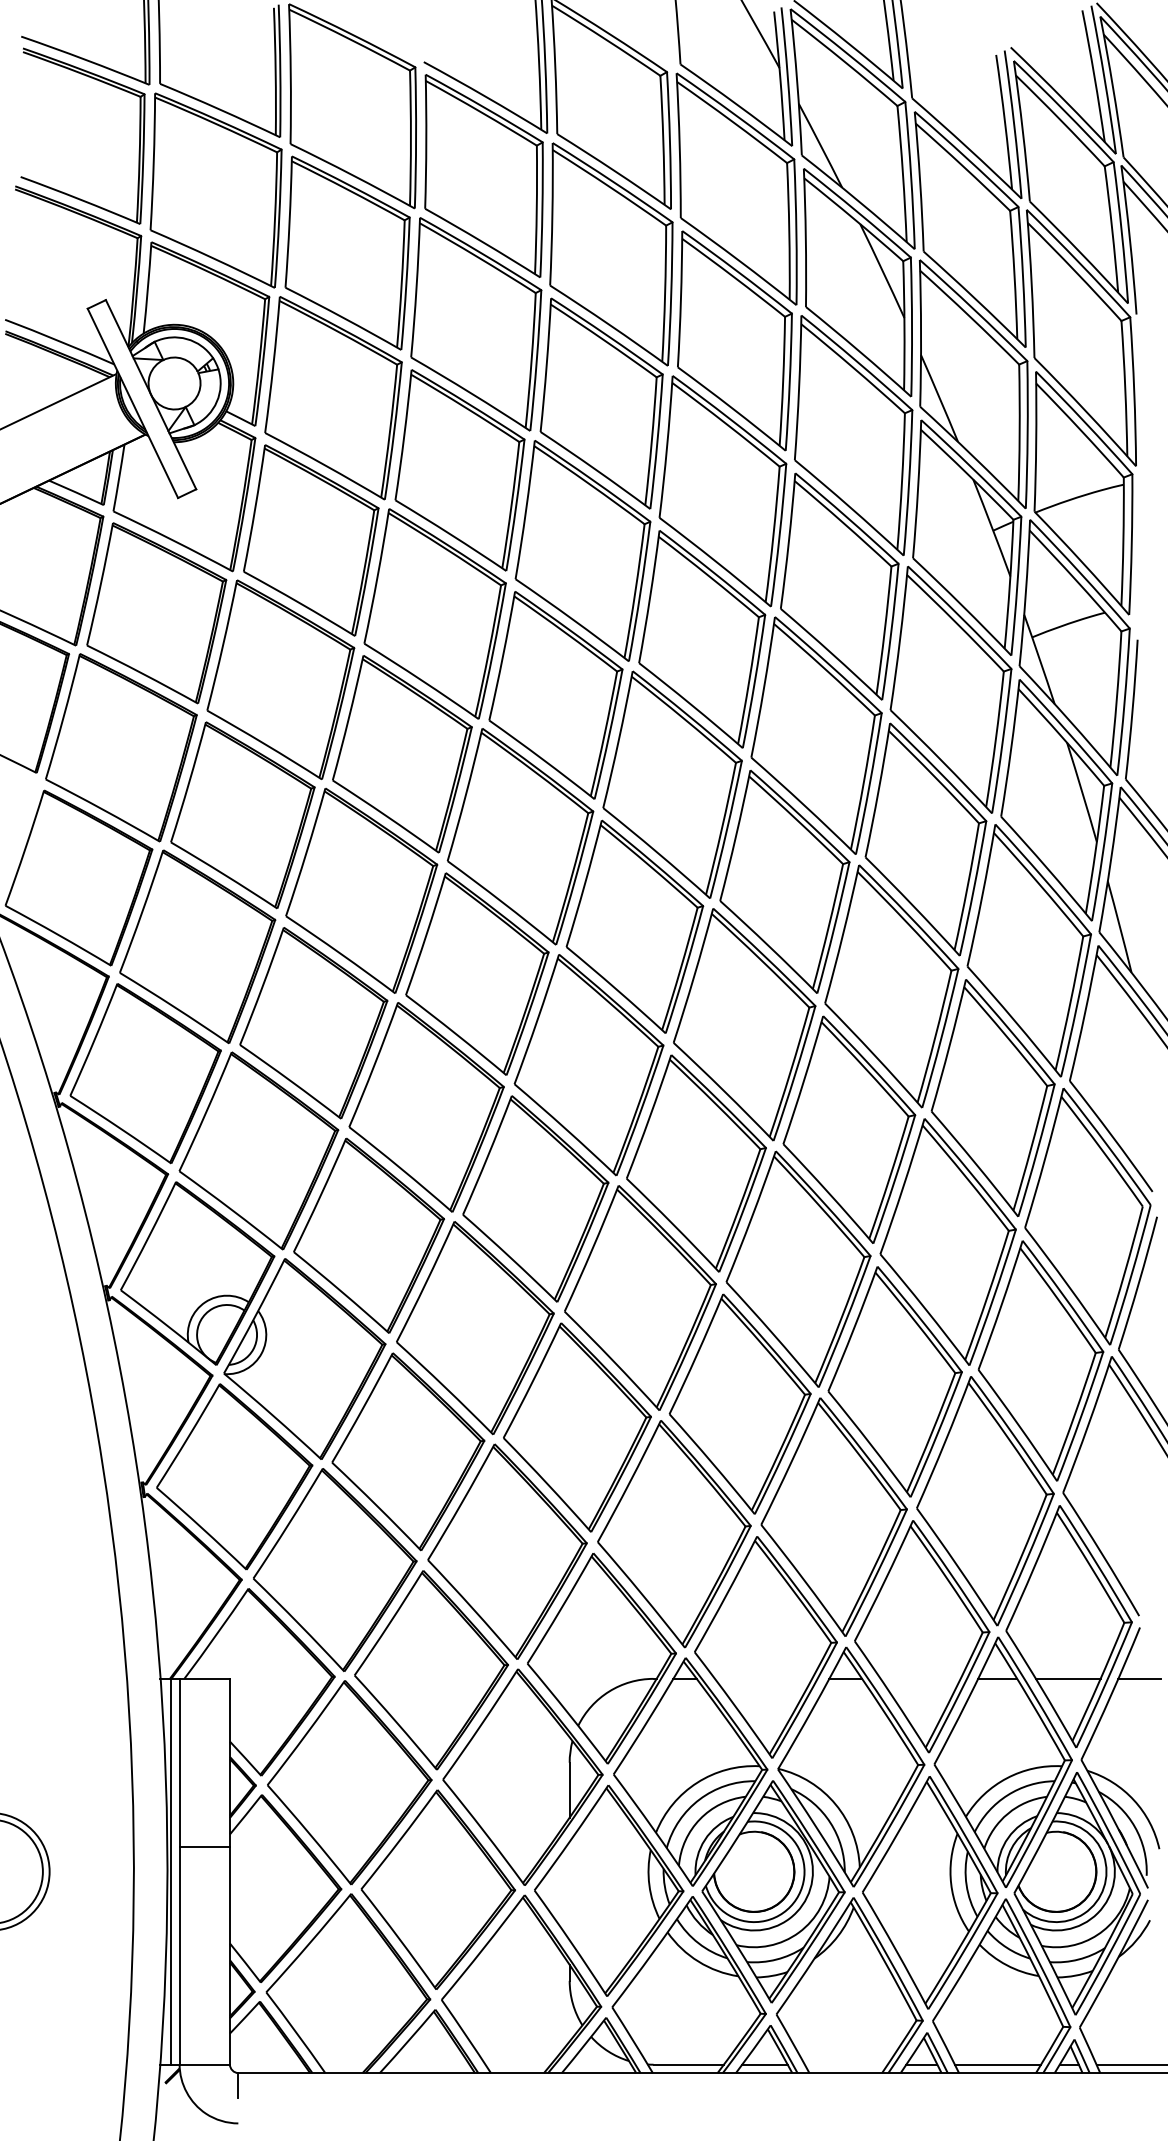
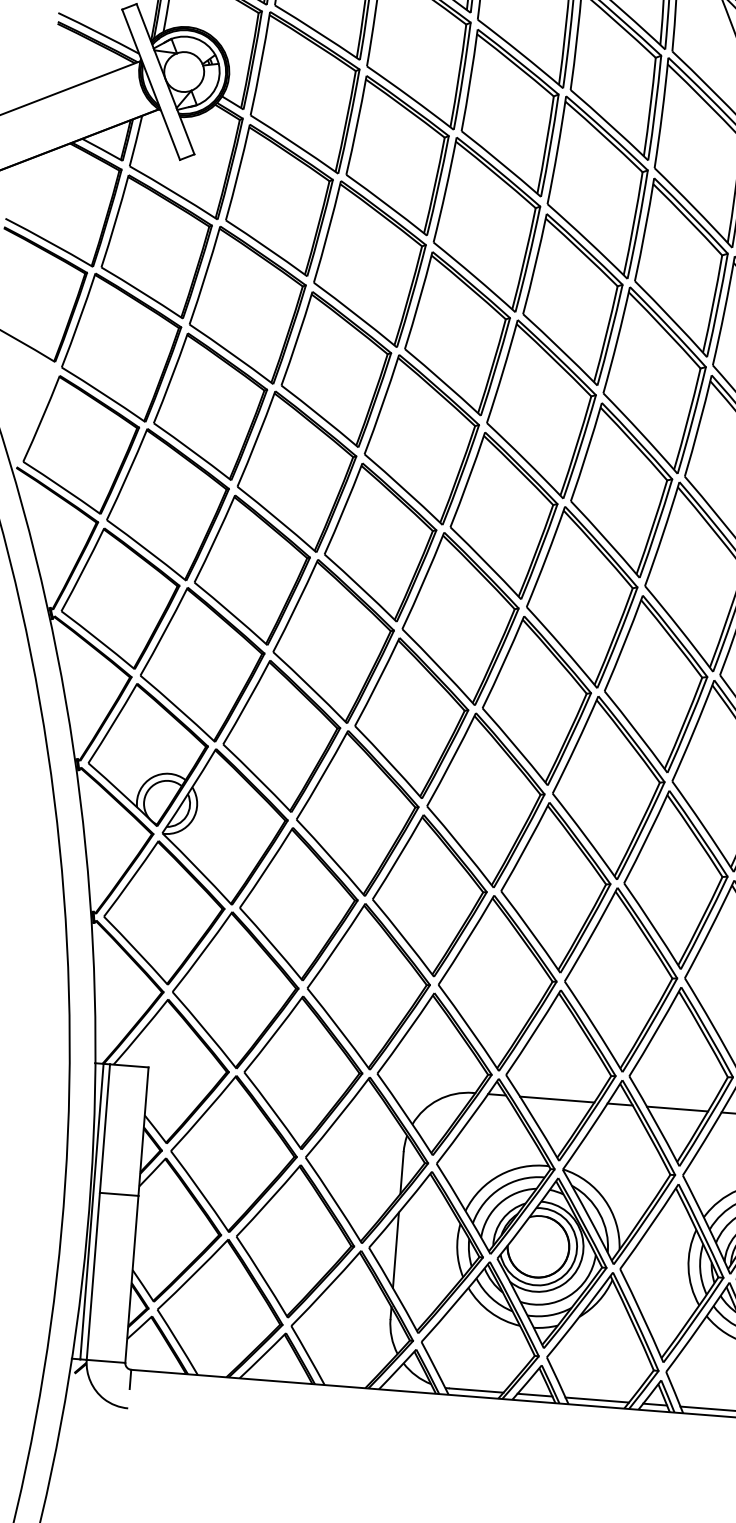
line: (763, 1678) -> (557, 1099), added
line: (920, 1678) -> (677, 1108), added
line: (569, 1890) -> (395, 1249), added
line: (845, 2064) -> (596, 1399), added

